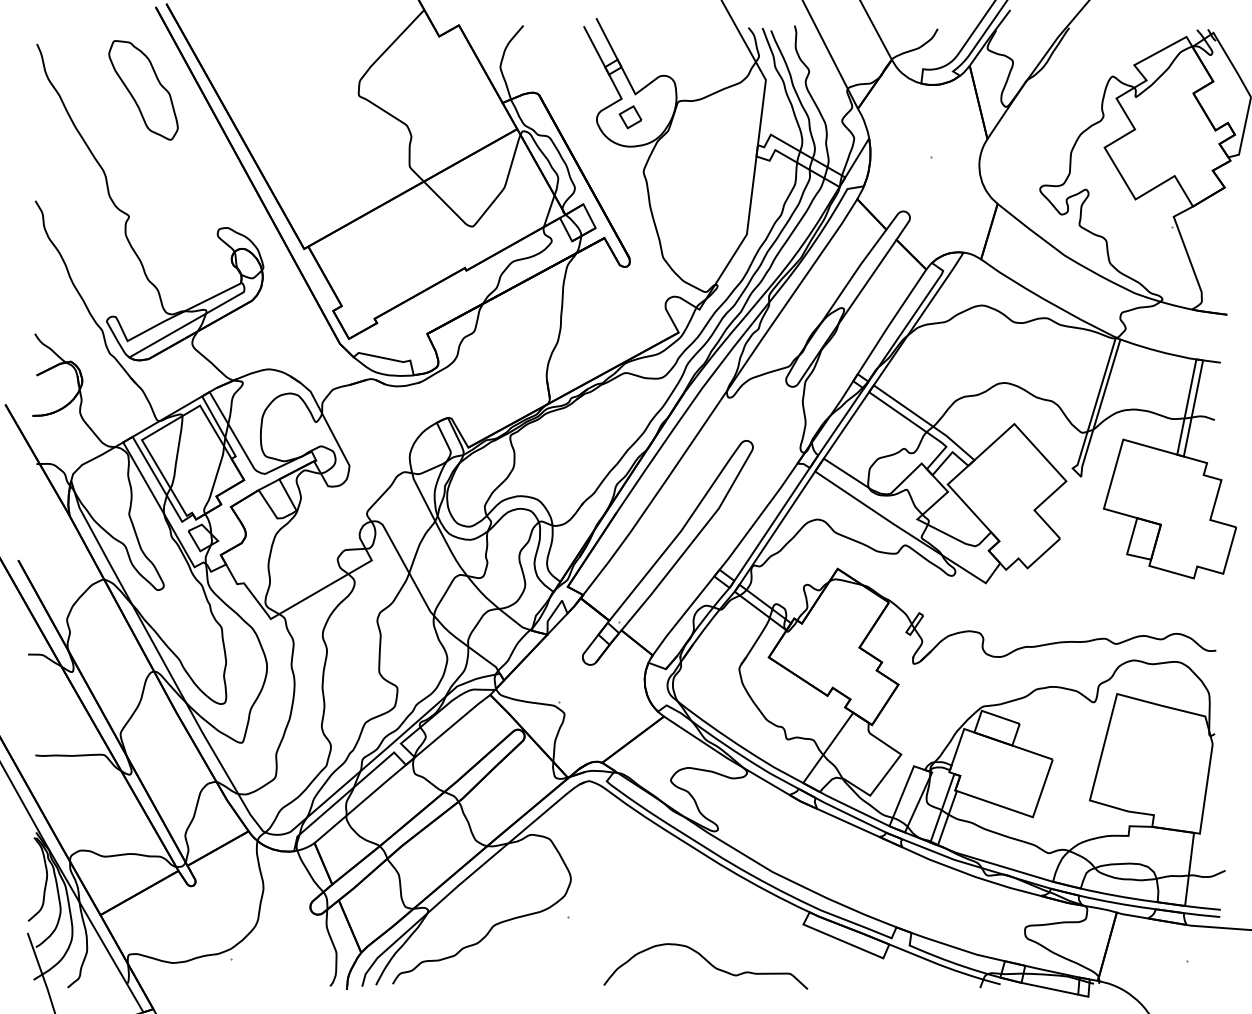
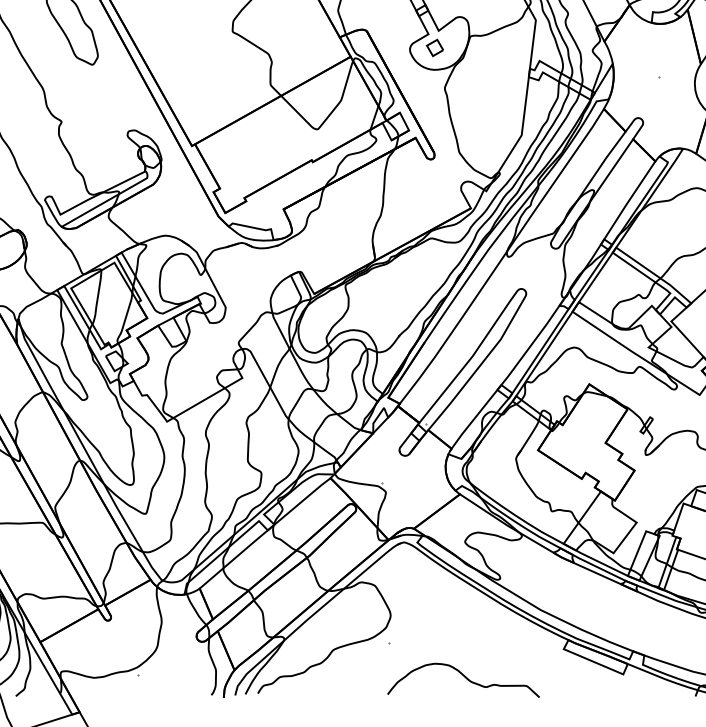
curve: (708, 963) -> (465, 678), moved

